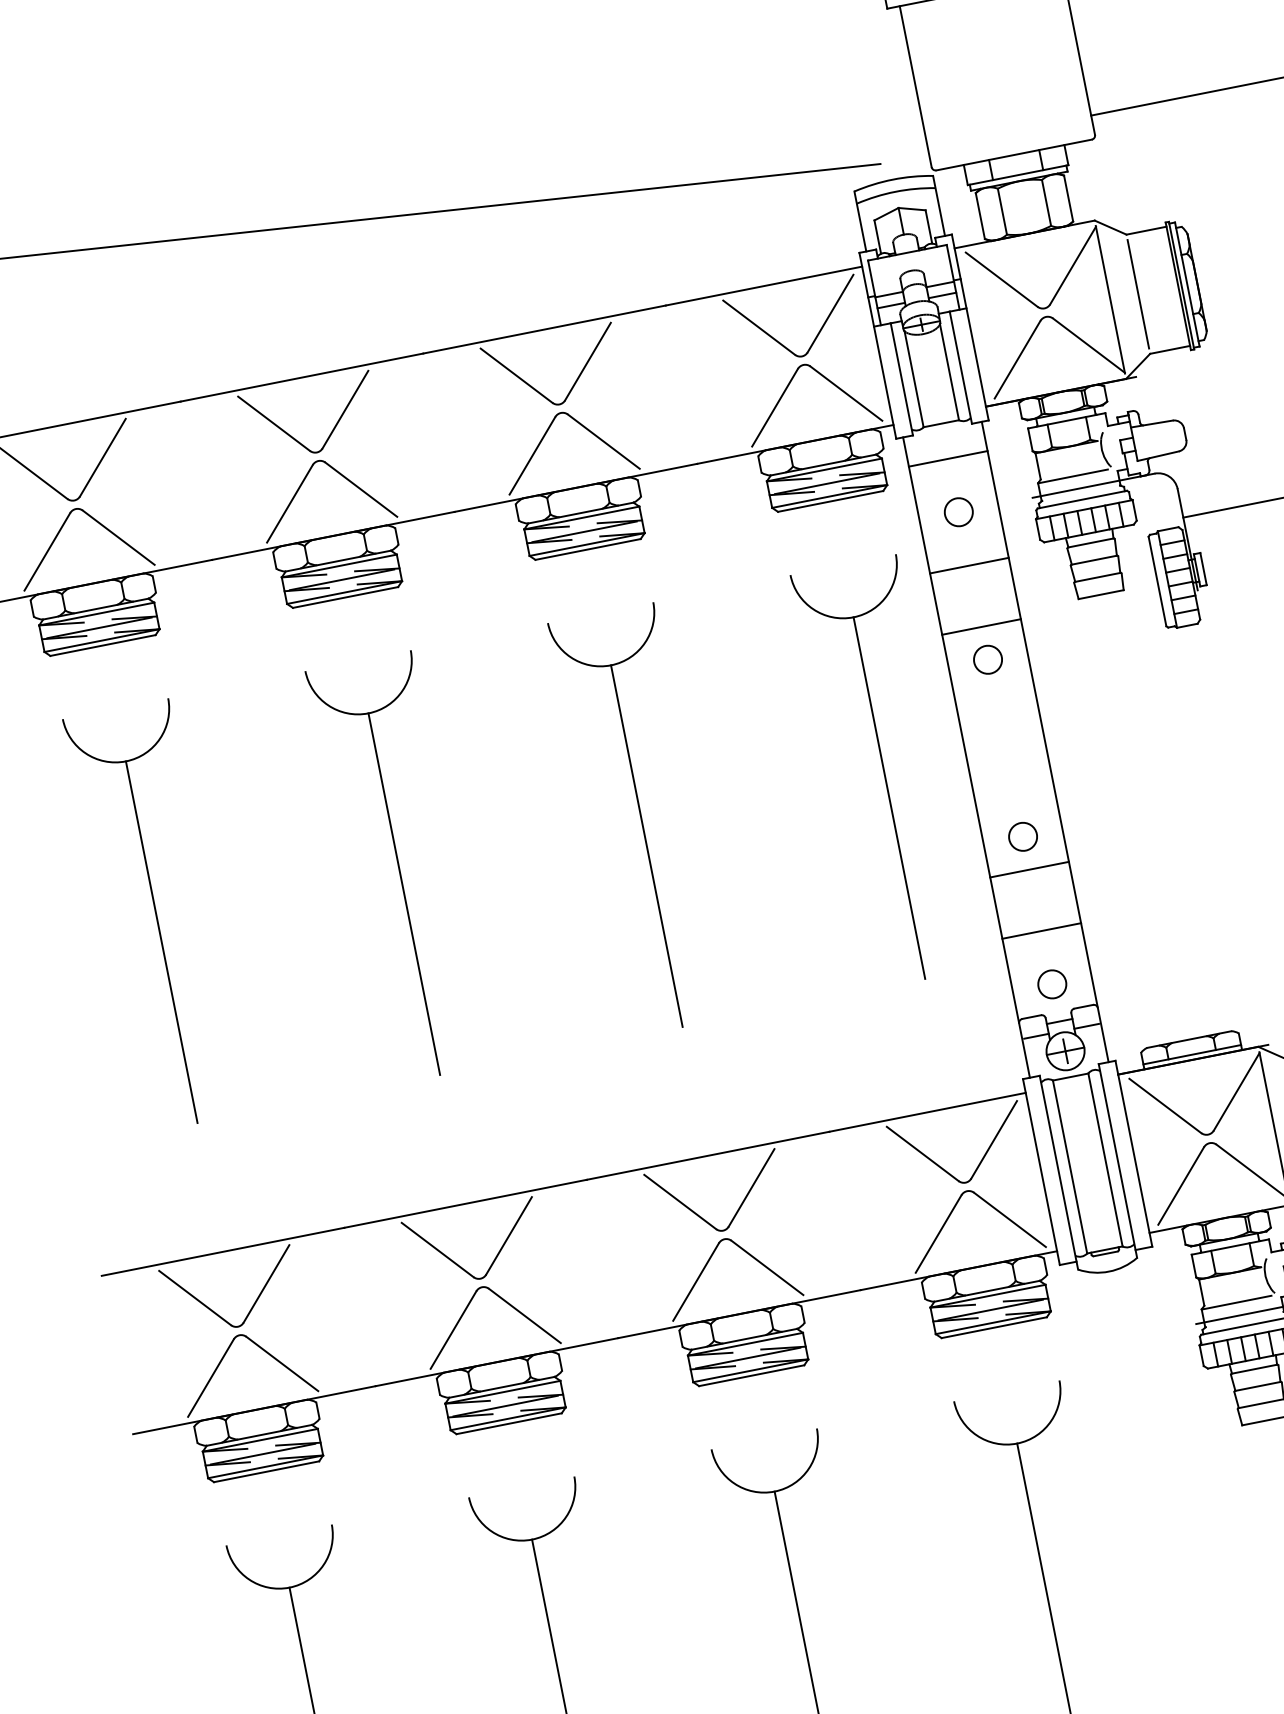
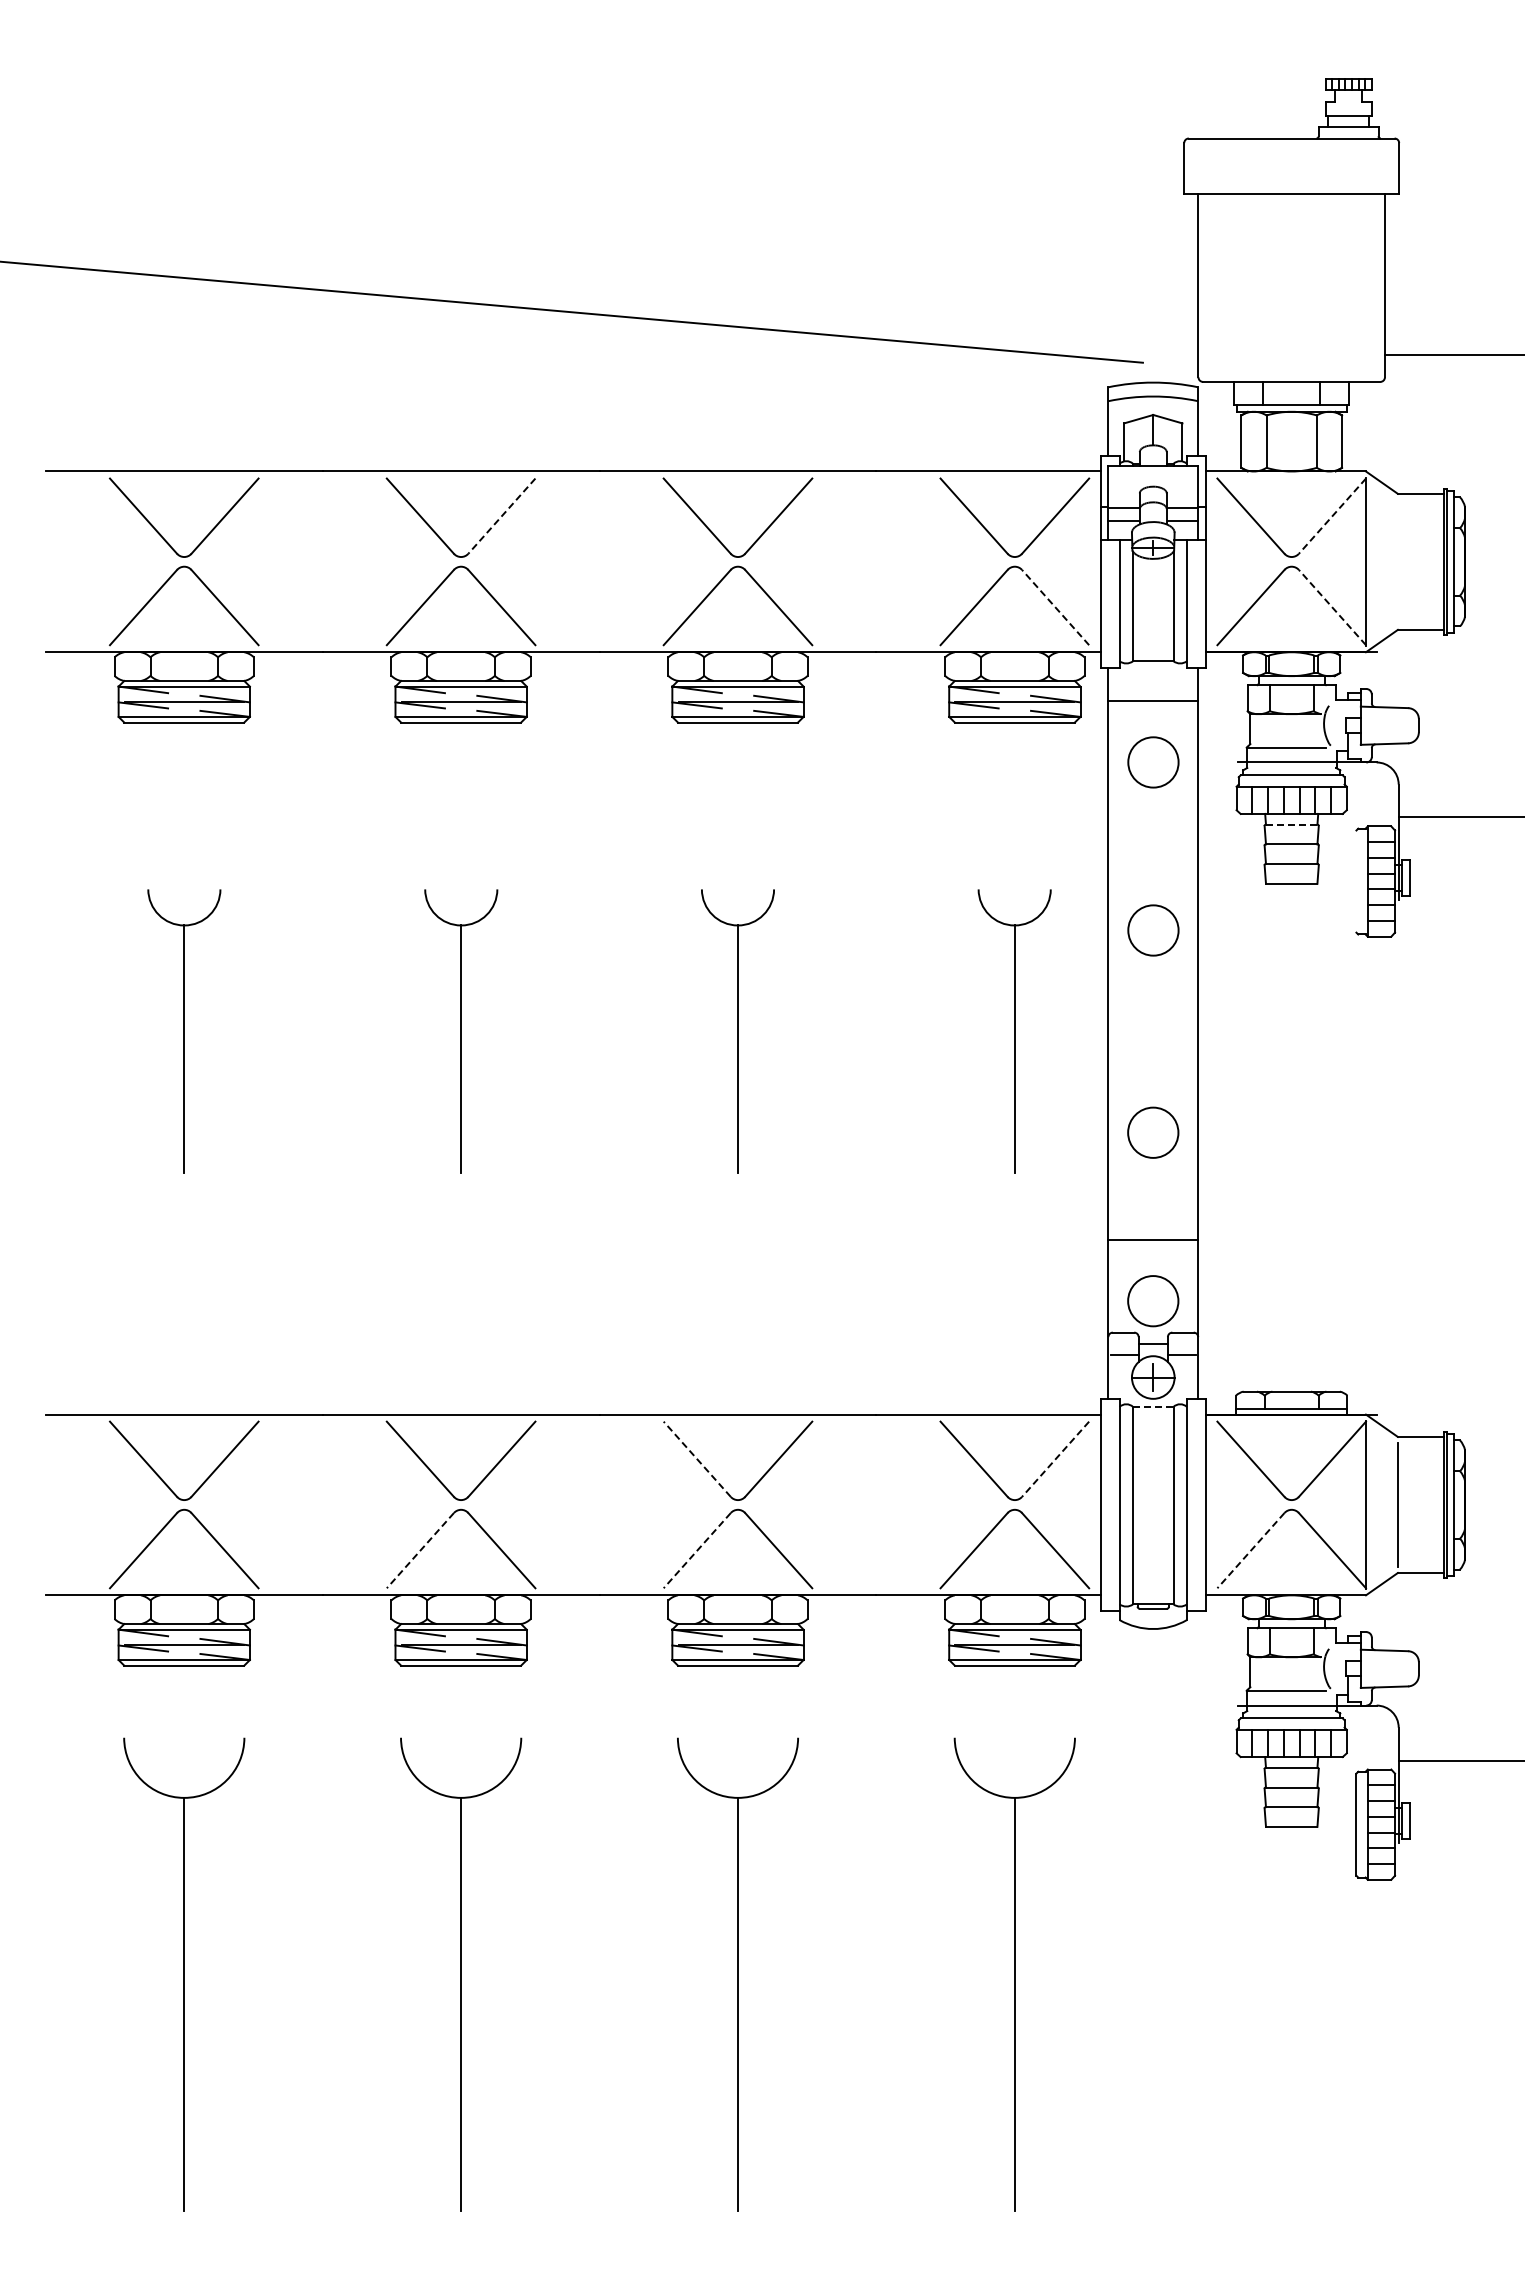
line: (1073, 265) -> (1332, 516), solid -> dashed
line: (1137, 293) -> (1397, 561), removed
line: (1088, 345) -> (1332, 607), solid -> dashed
line: (846, 393) -> (1055, 607), solid -> dashed
line: (345, 409) -> (501, 516), solid -> dashed
circle: (958, 511) -> (1152, 761), size x1.6
line: (1091, 542) -> (1292, 824), solid -> dashed
line: (969, 565) -> (1153, 823), removed
line: (1157, 581) -> (1356, 881), removed
line: (981, 627) -> (1153, 893), removed
circle: (987, 659) -> (1152, 930), size x1.6
part: (883, 772) -> (1014, 1031), size x0.6
part: (641, 820) -> (737, 1031), size x0.6
circle: (1023, 836) -> (1153, 1132), size x1.6
part: (399, 868) -> (461, 1031), size x0.6
line: (1029, 869) -> (1153, 1170), removed
part: (156, 916) -> (184, 1031), size x0.6
circle: (1052, 983) -> (1153, 1300), size x1.6
line: (1070, 1076) -> (1153, 1406), solid -> dashed
line: (994, 1140) -> (1055, 1459), solid -> dashed
line: (1180, 1186) -> (1250, 1551), solid -> dashed
line: (679, 1201) -> (696, 1458), solid -> dashed
line: (695, 1282) -> (696, 1551), solid -> dashed
line: (453, 1330) -> (420, 1551), solid -> dashed

